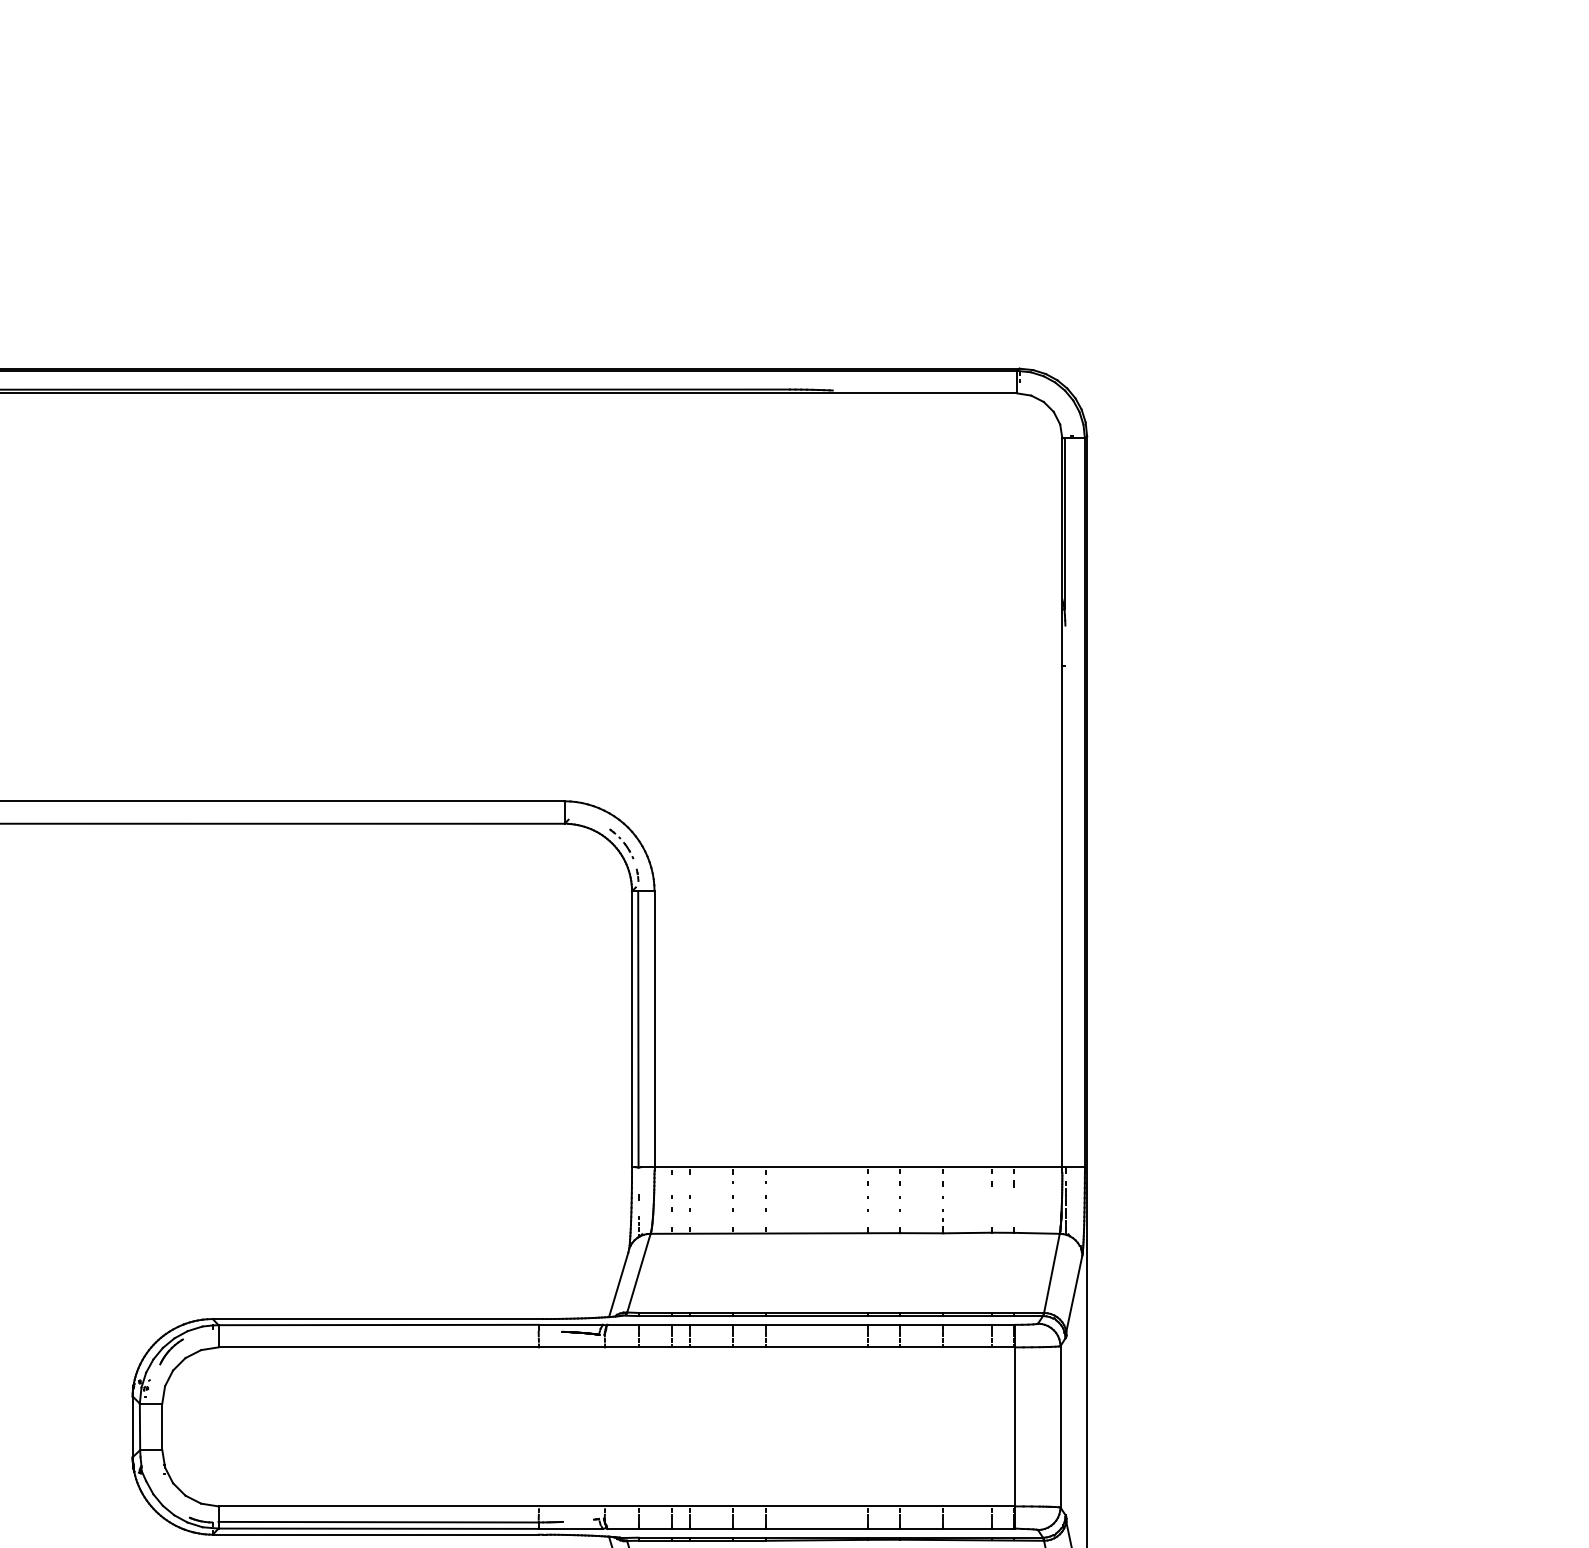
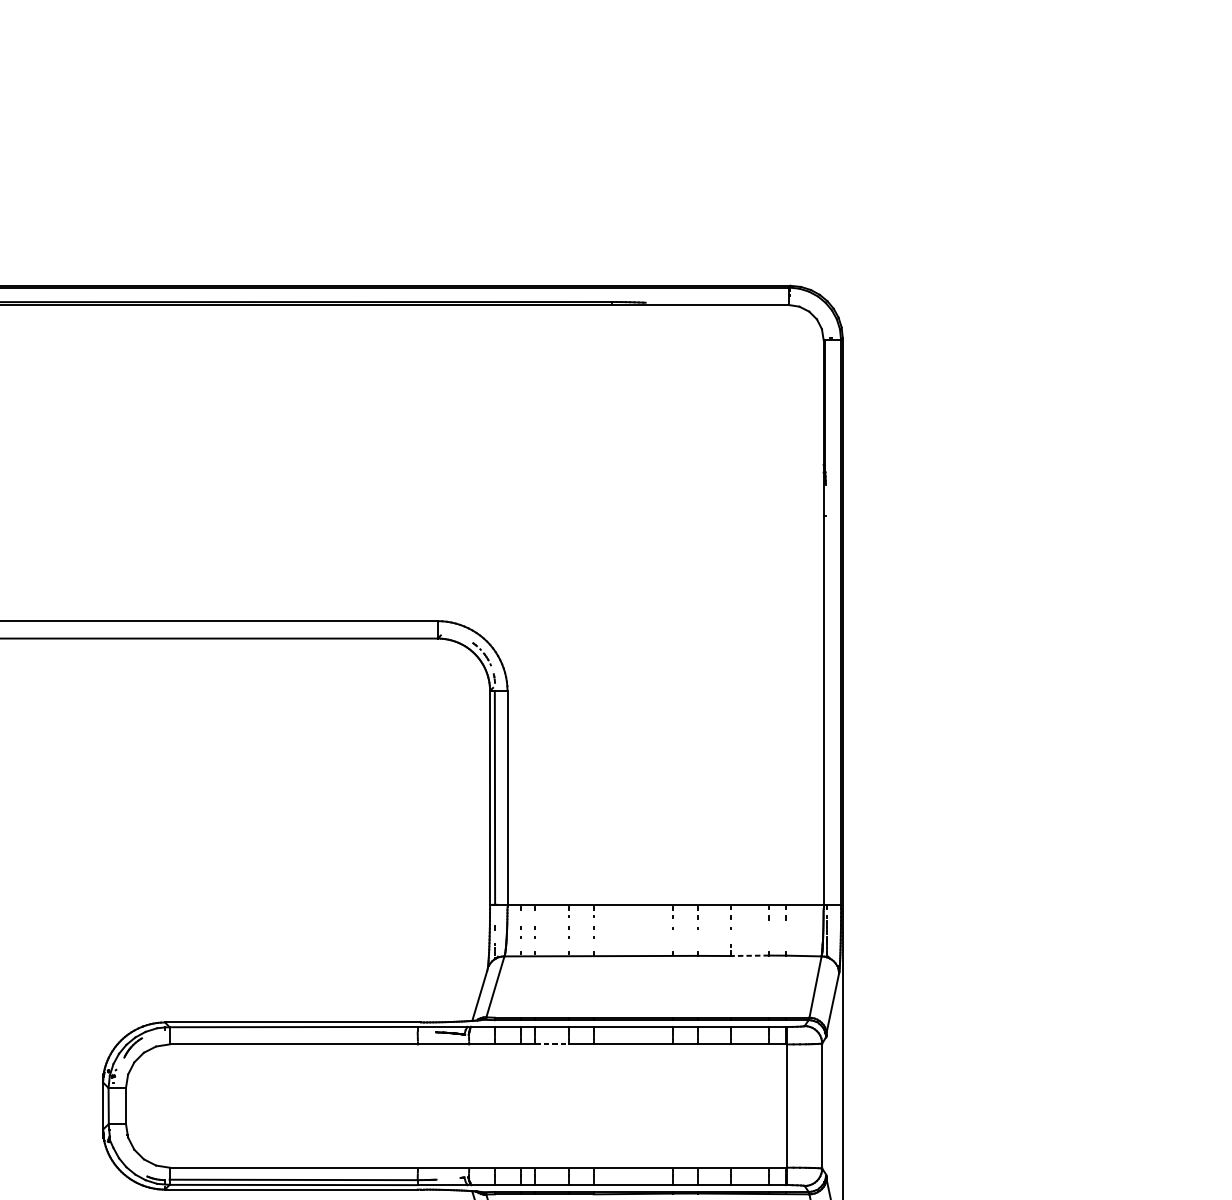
line: (967, 1233) -> (750, 956), solid -> dashed
line: (711, 1347) -> (551, 1044), solid -> dashed

